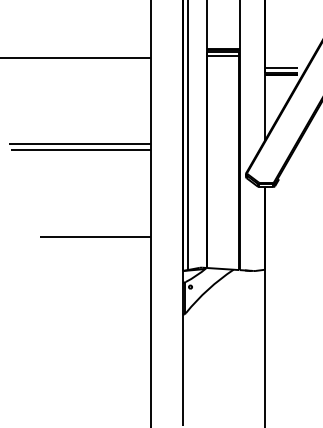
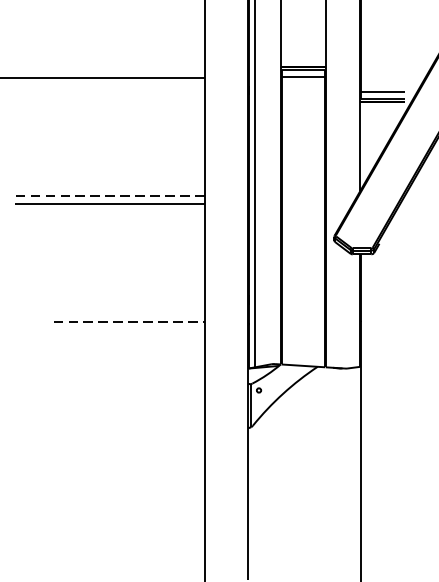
line: (80, 144) -> (109, 196), solid -> dashed
line: (95, 236) -> (129, 321), solid -> dashed

